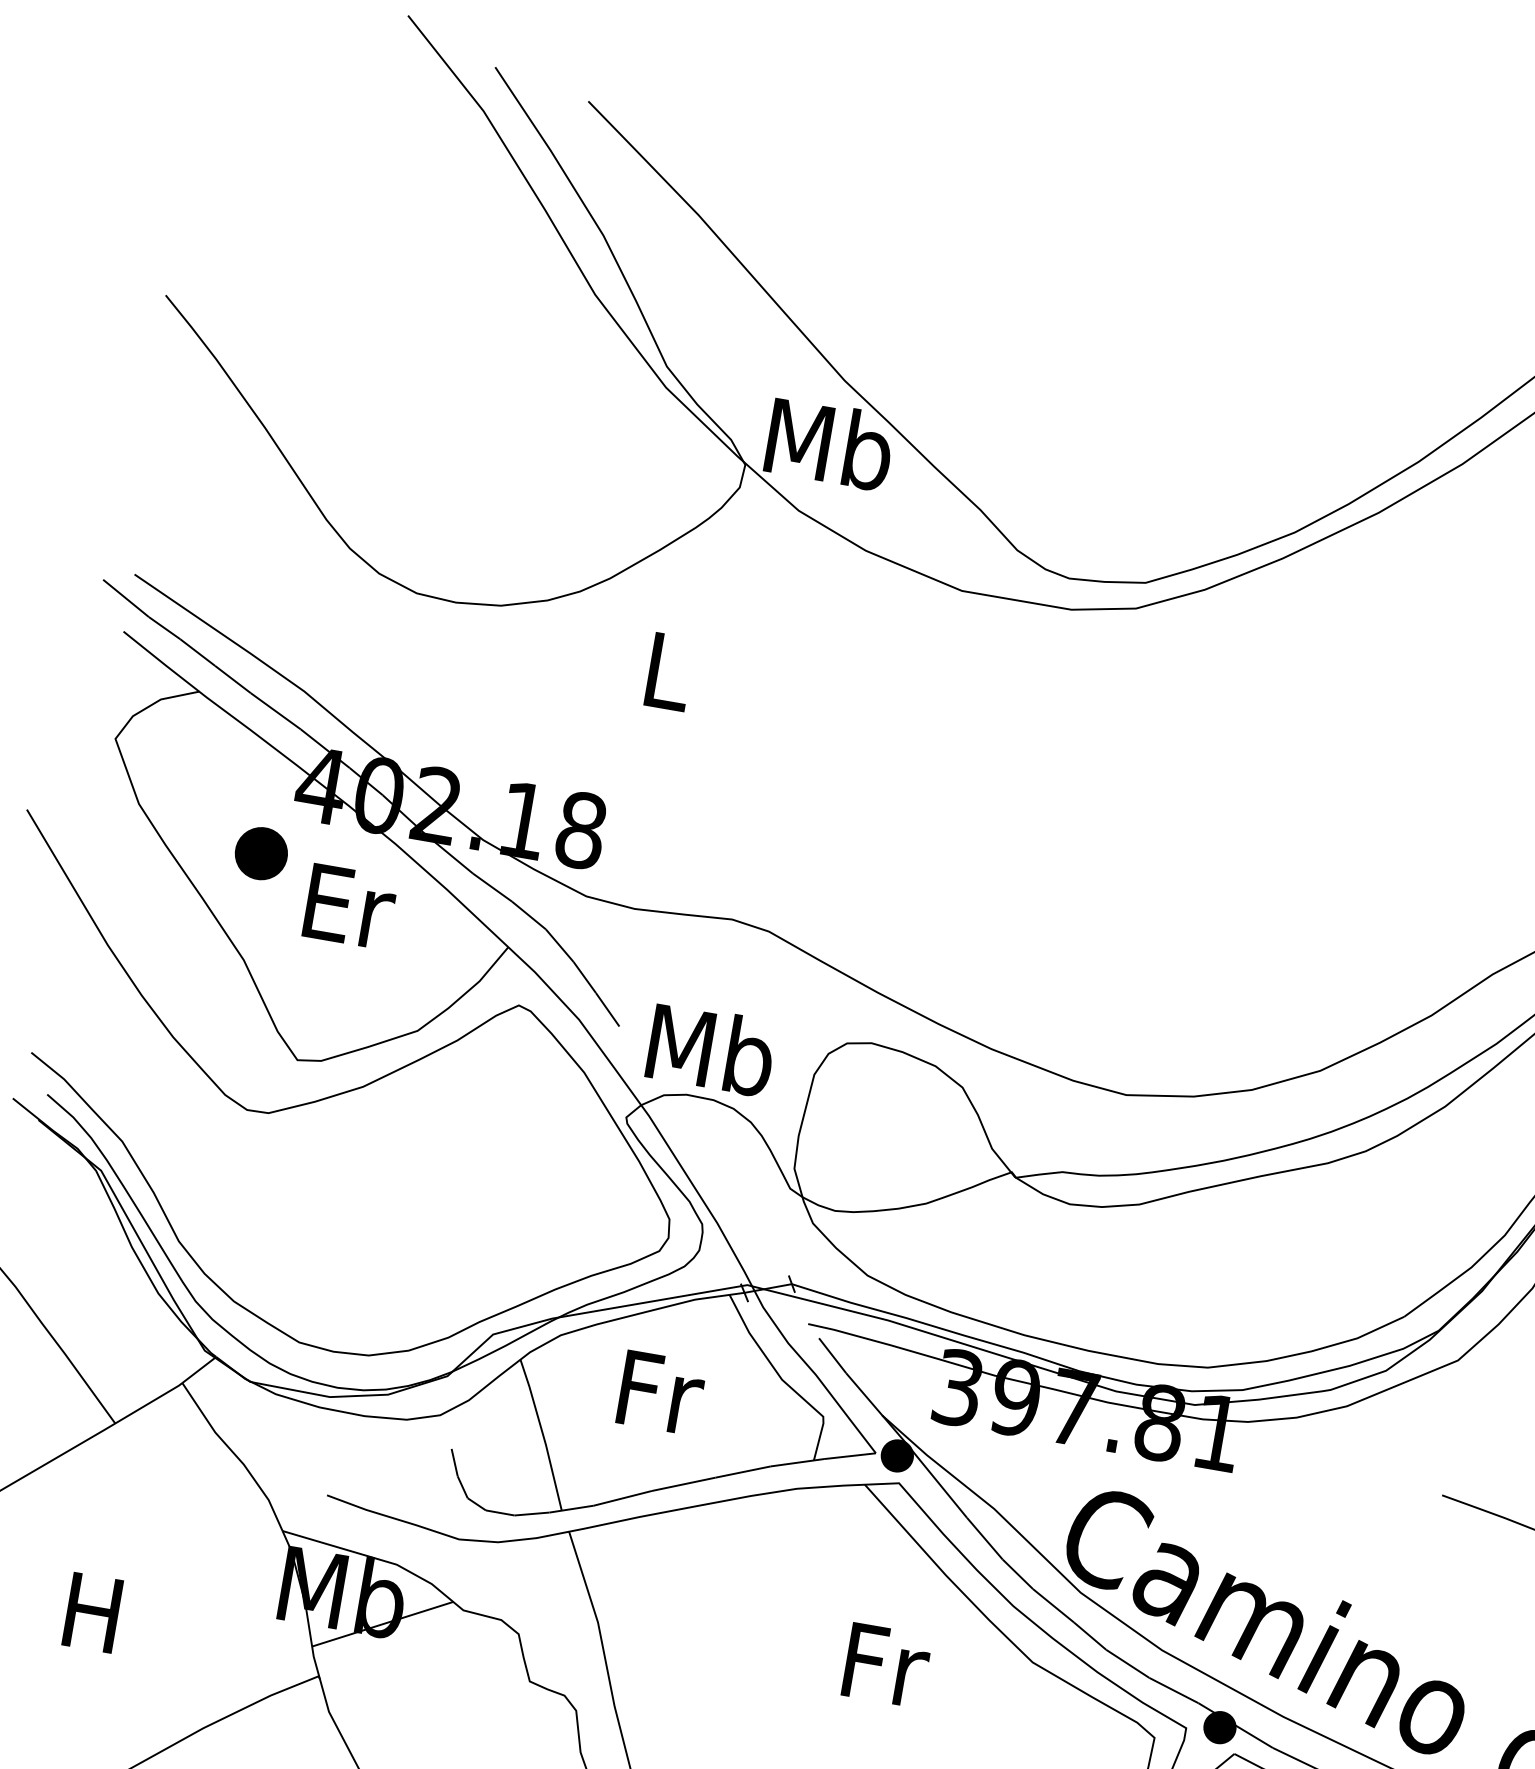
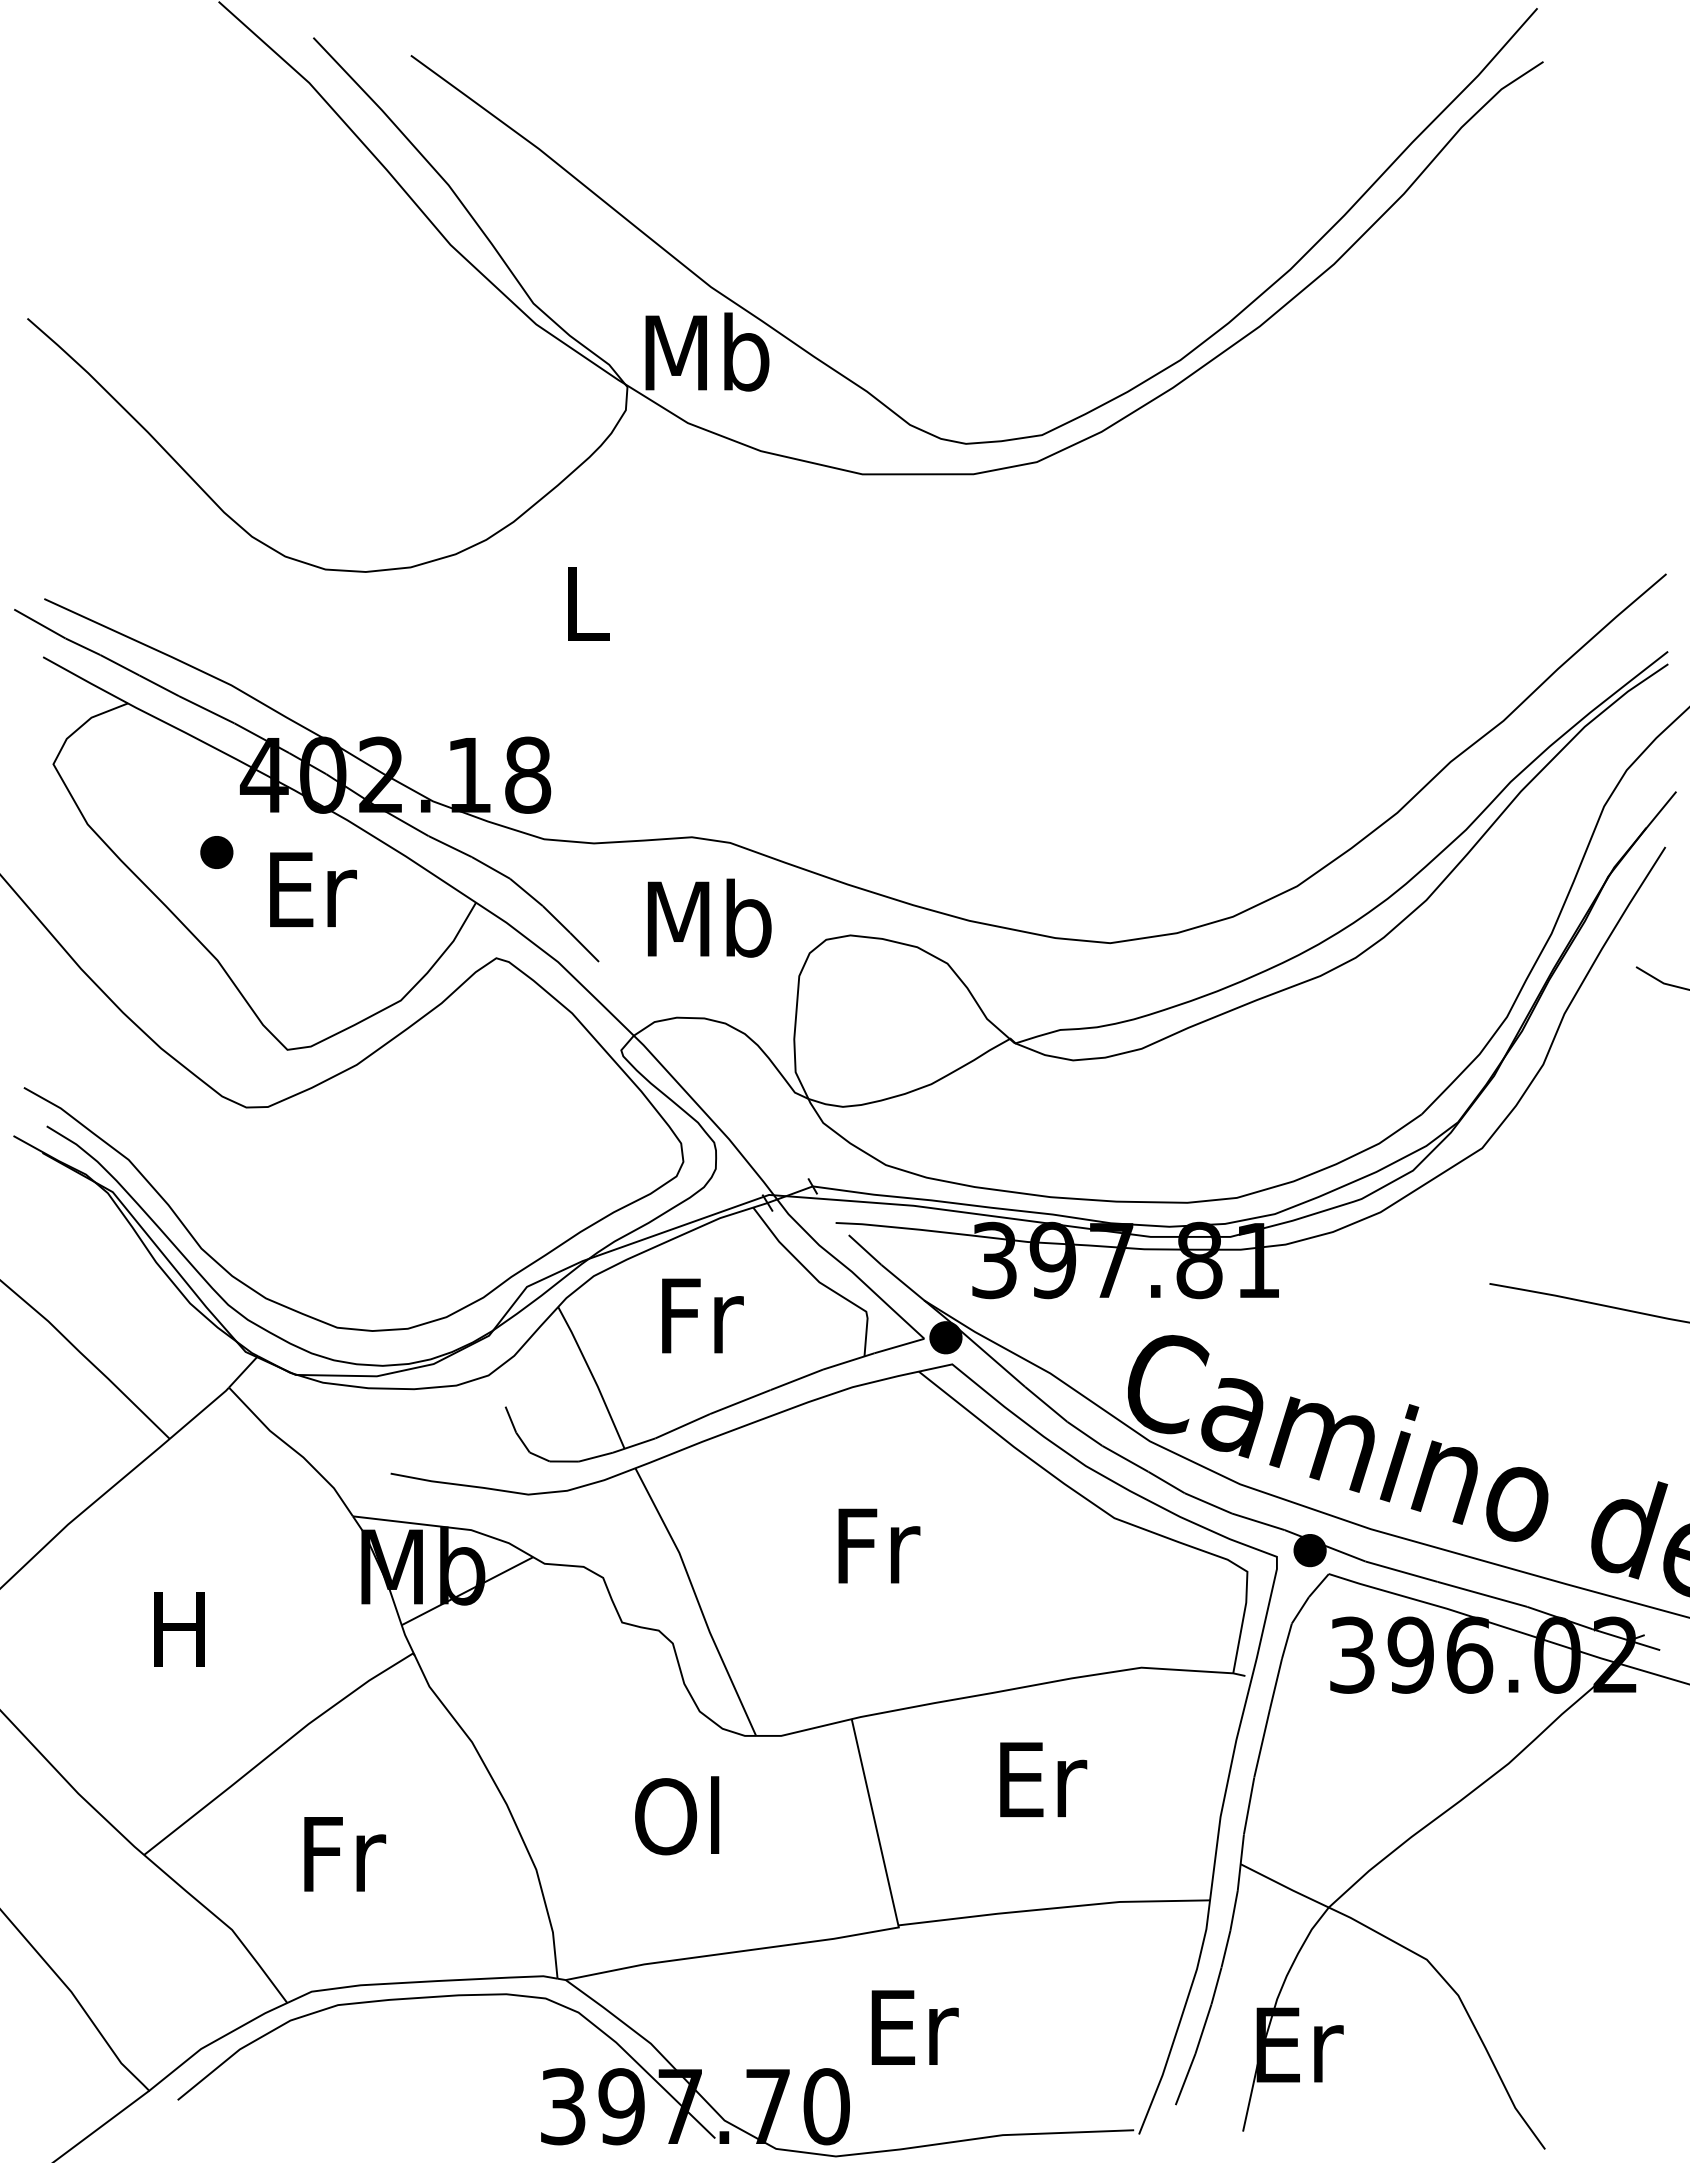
part: (261, 853) -> (216, 852), size x0.62
text: (711, 1049) -> (709, 917), moved
text: (887, 1665) -> (879, 1545), moved

